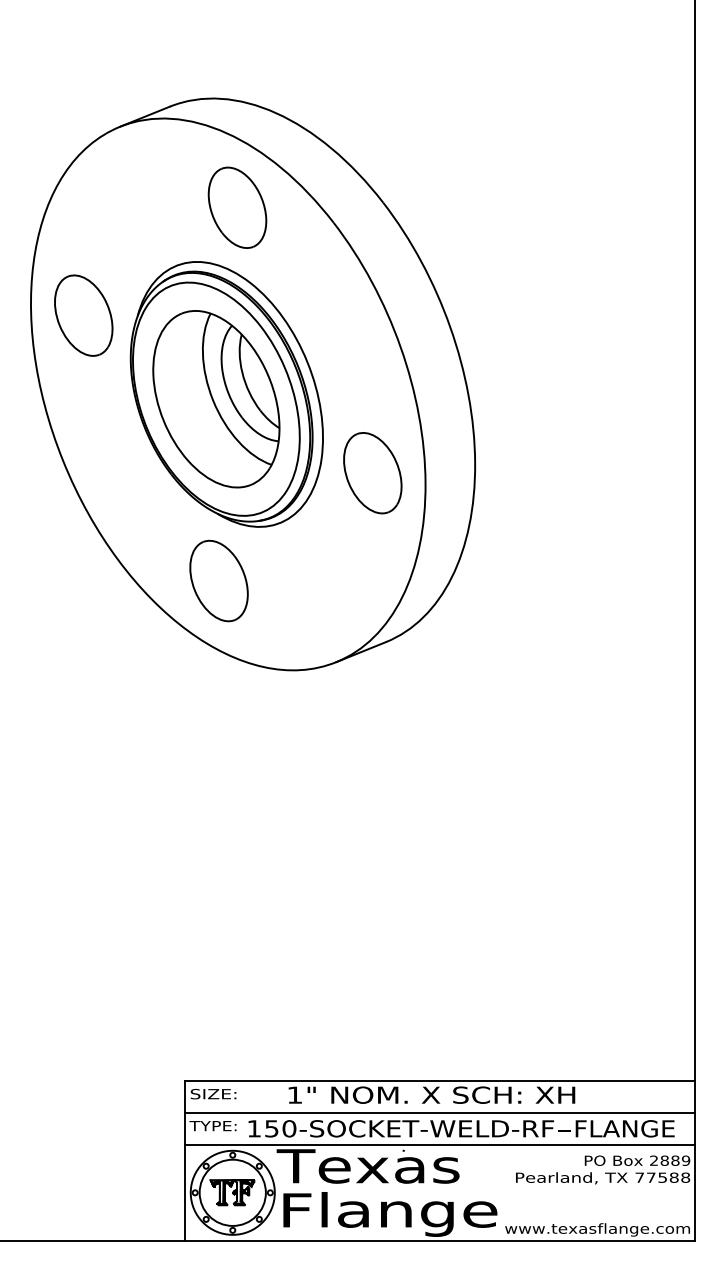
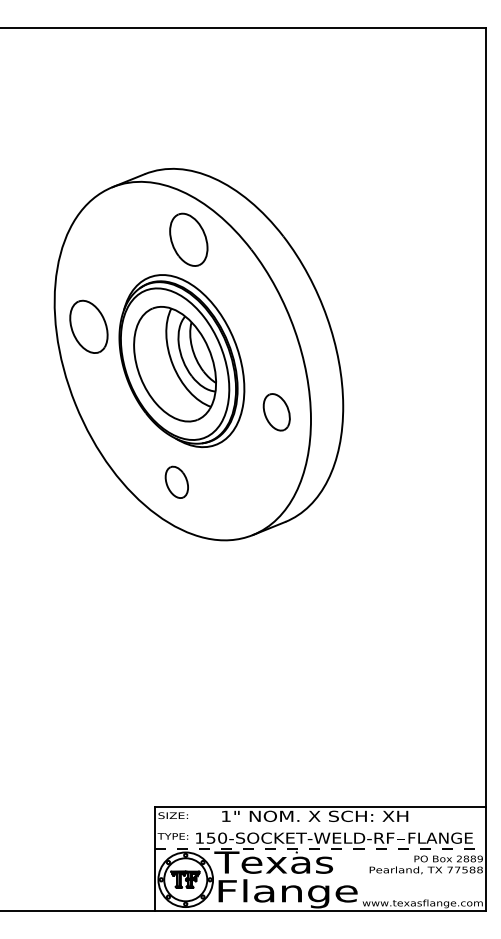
part: (83, 315) -> (88, 326), moved
part: (372, 473) -> (276, 412), size x0.7
part: (218, 581) -> (176, 482), size x0.6
line: (438, 1113) -> (319, 828), removed
line: (440, 1144) -> (320, 848), solid -> dashed

